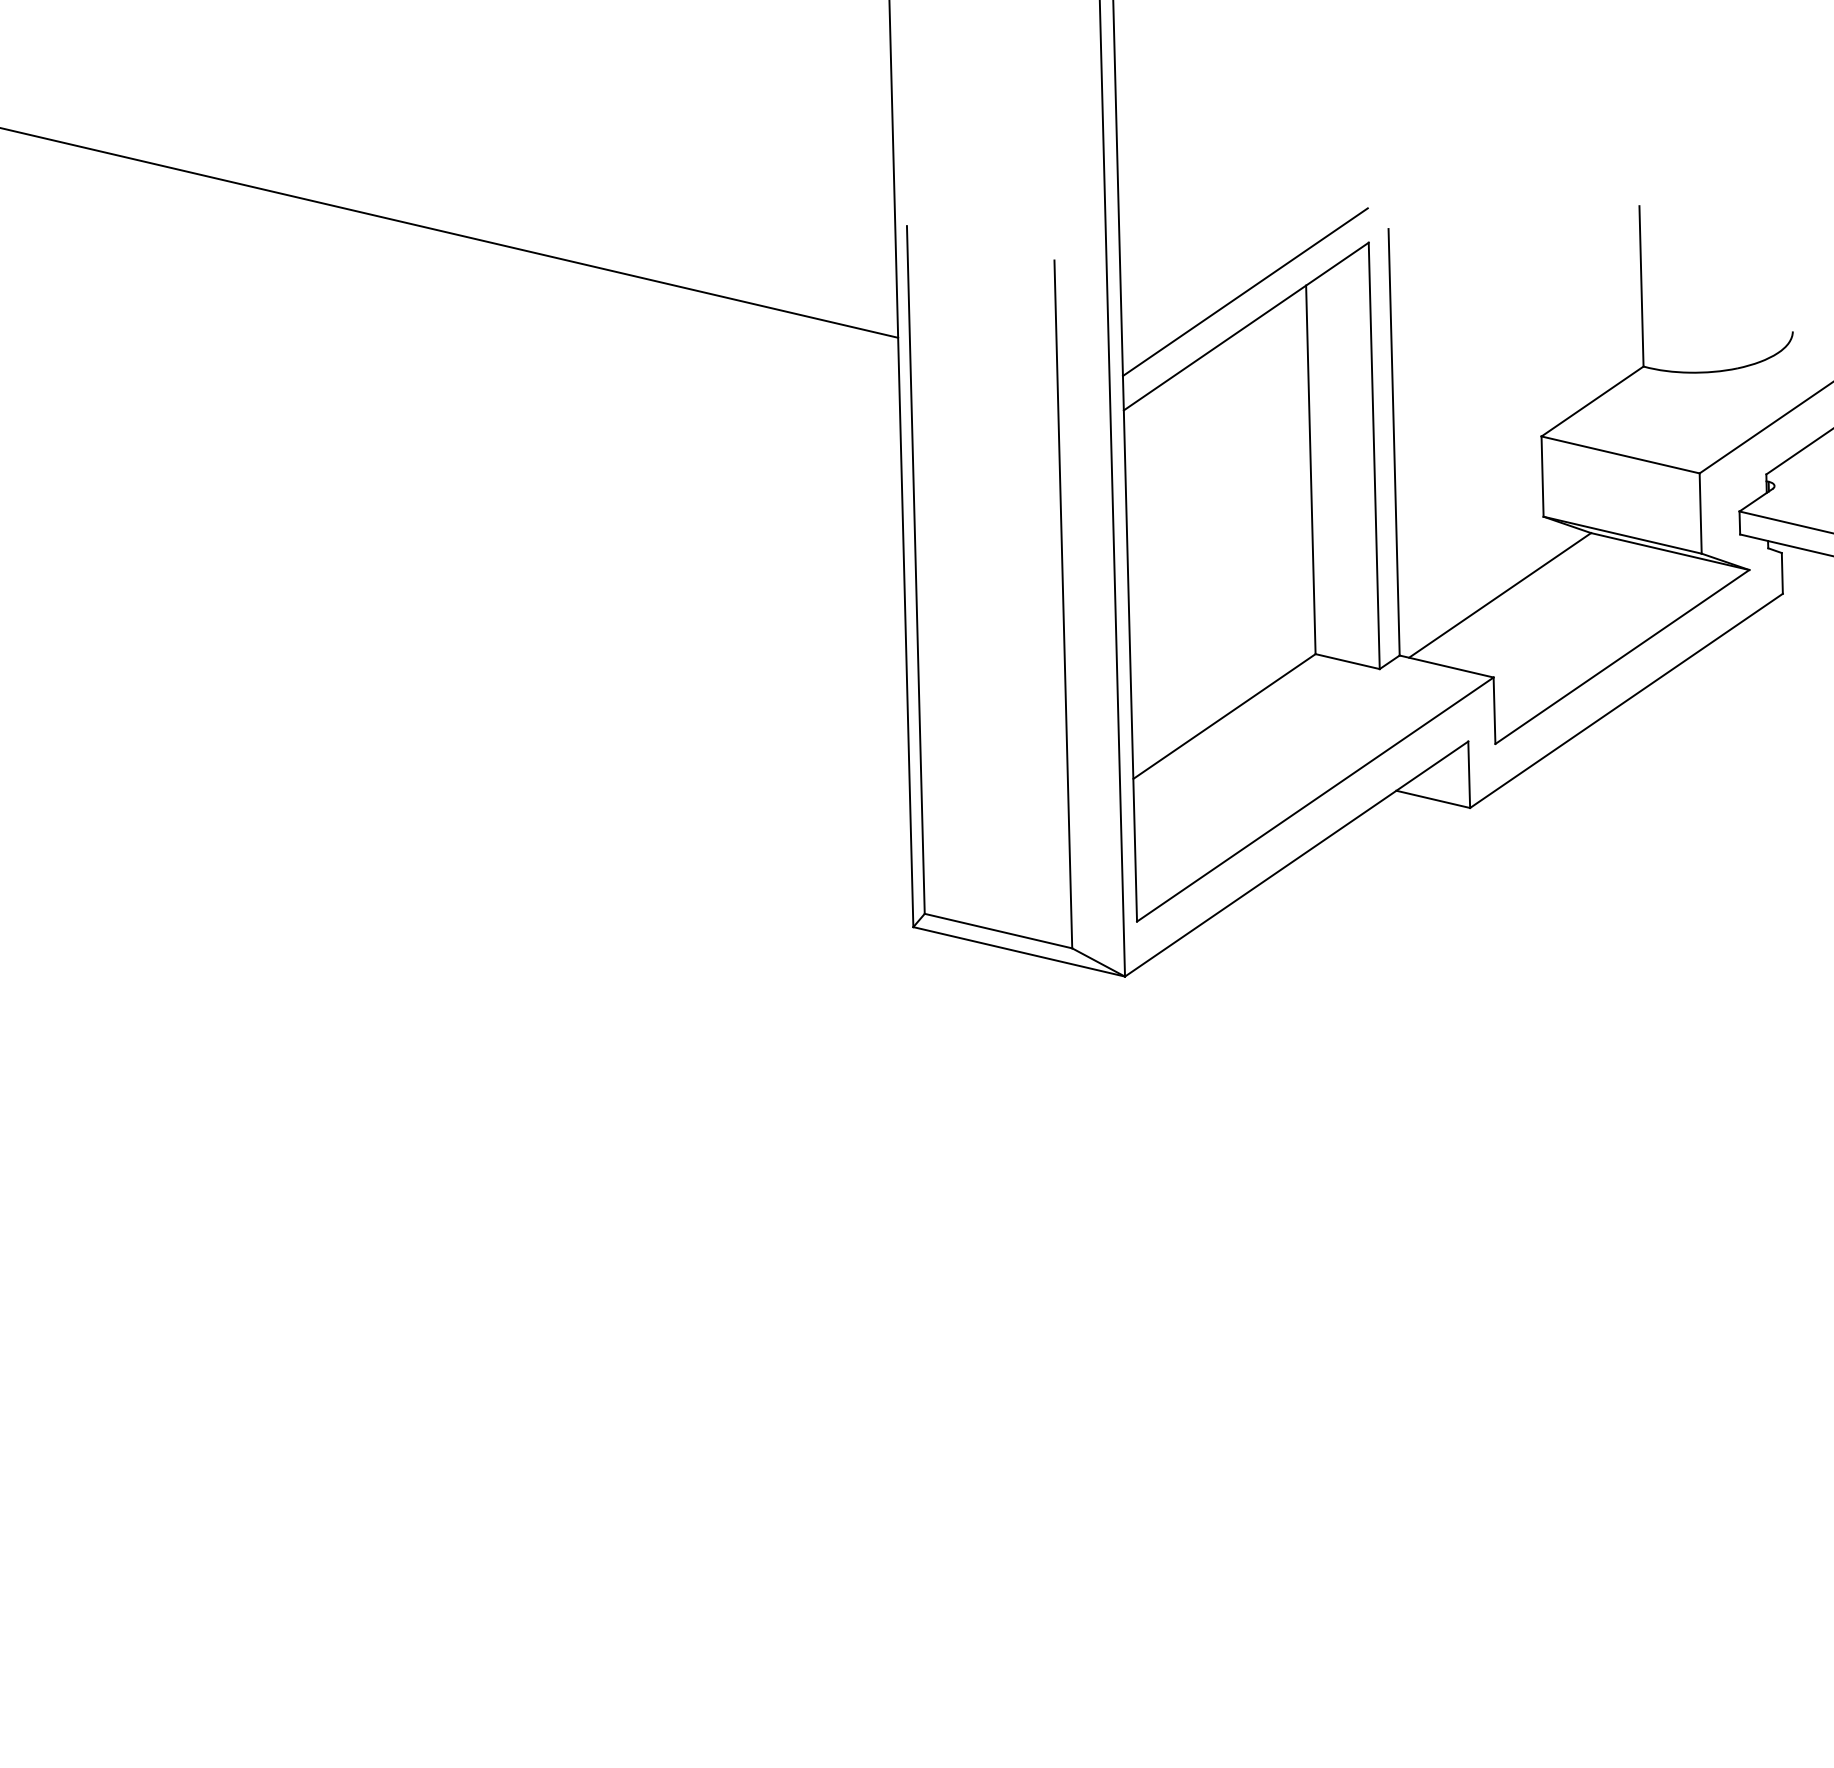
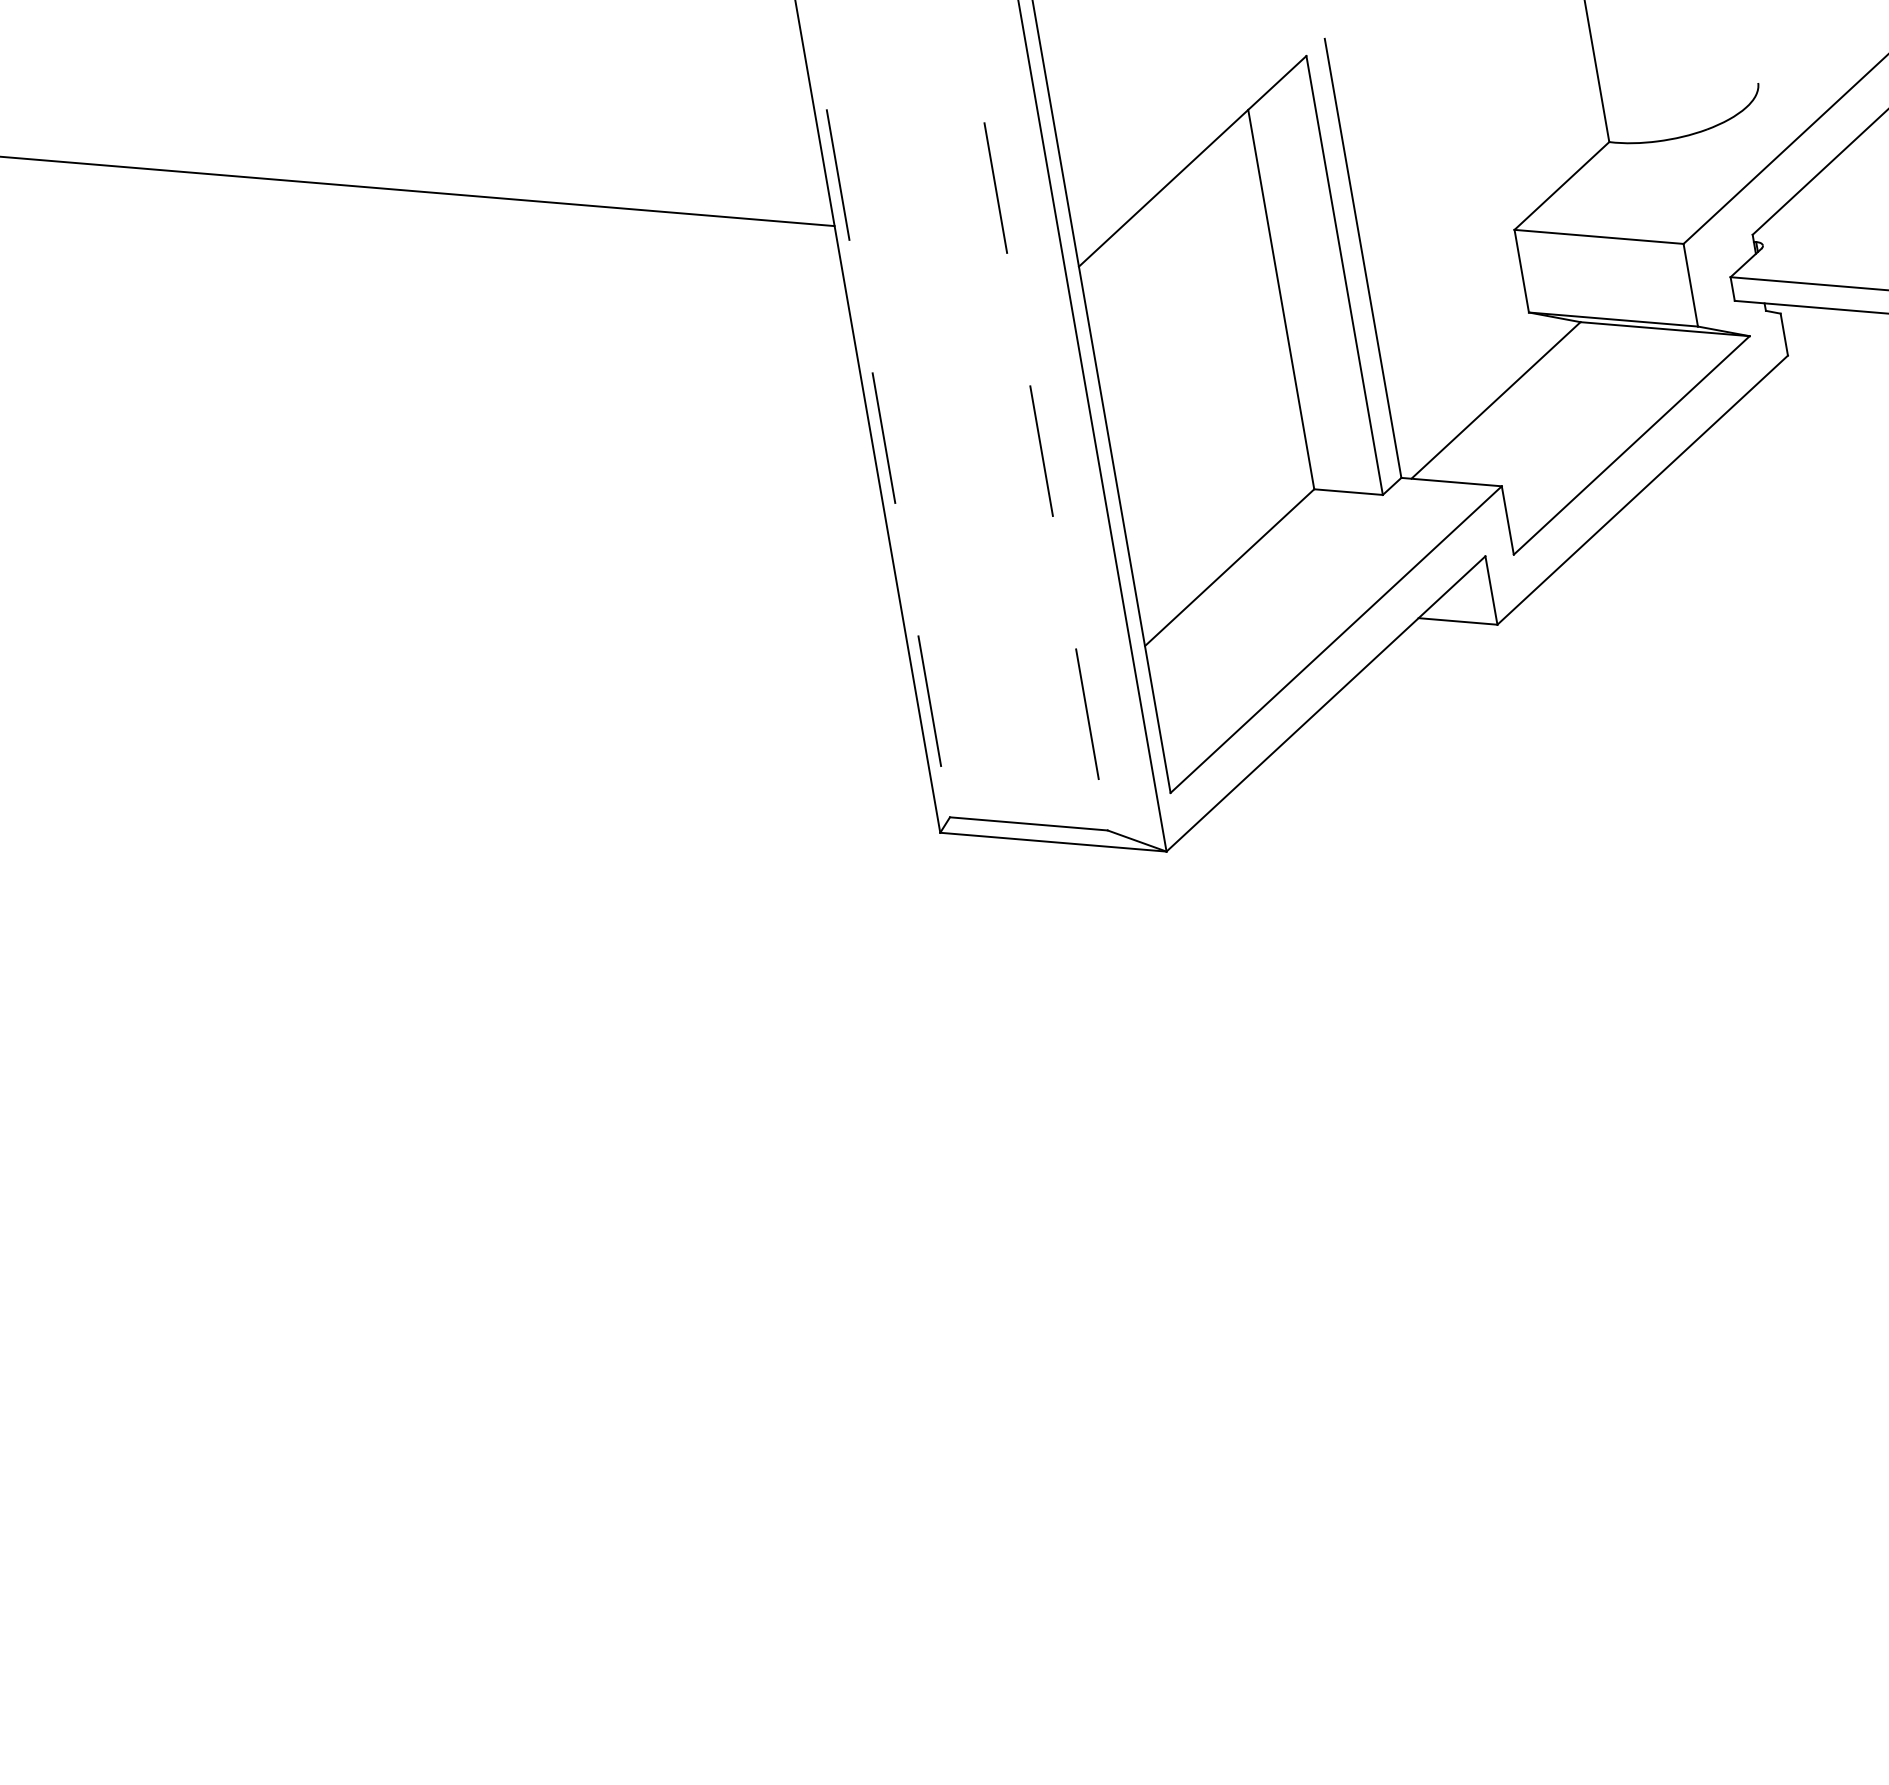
line: (1244, 292) -> (1185, 126), removed
line: (915, 569) -> (887, 462), solid -> dashed
line: (1063, 604) -> (1046, 476), solid -> dashed

